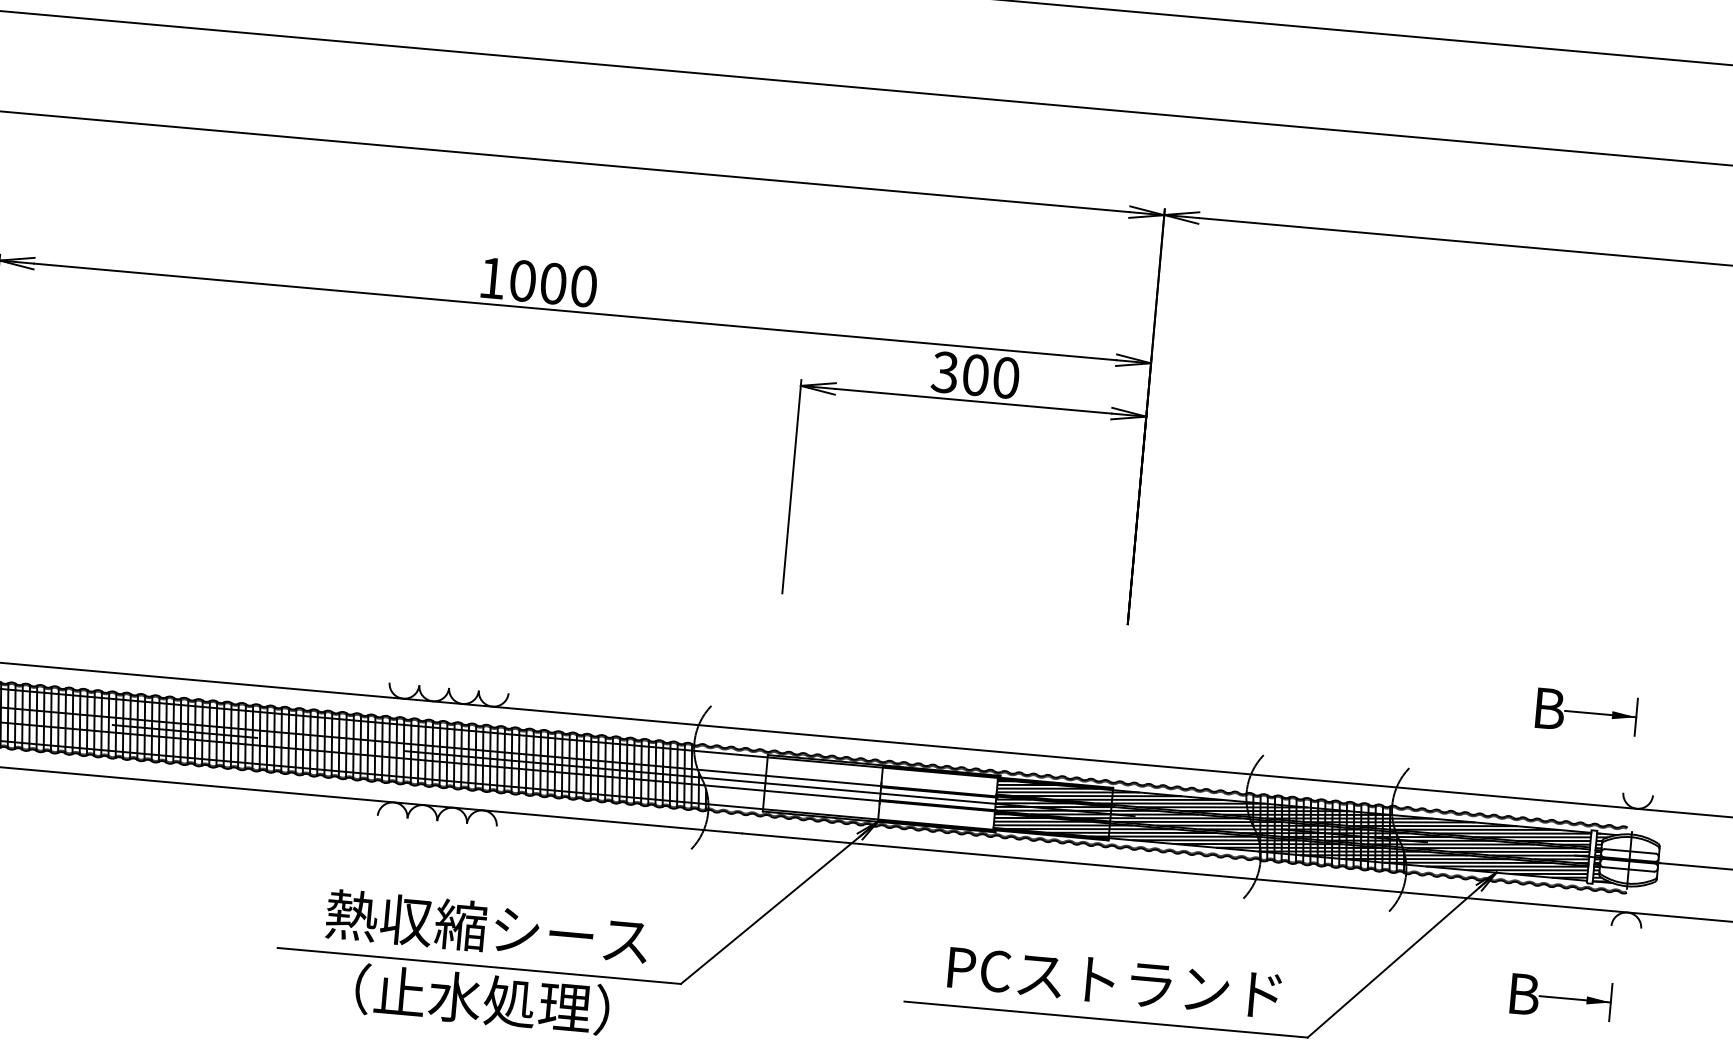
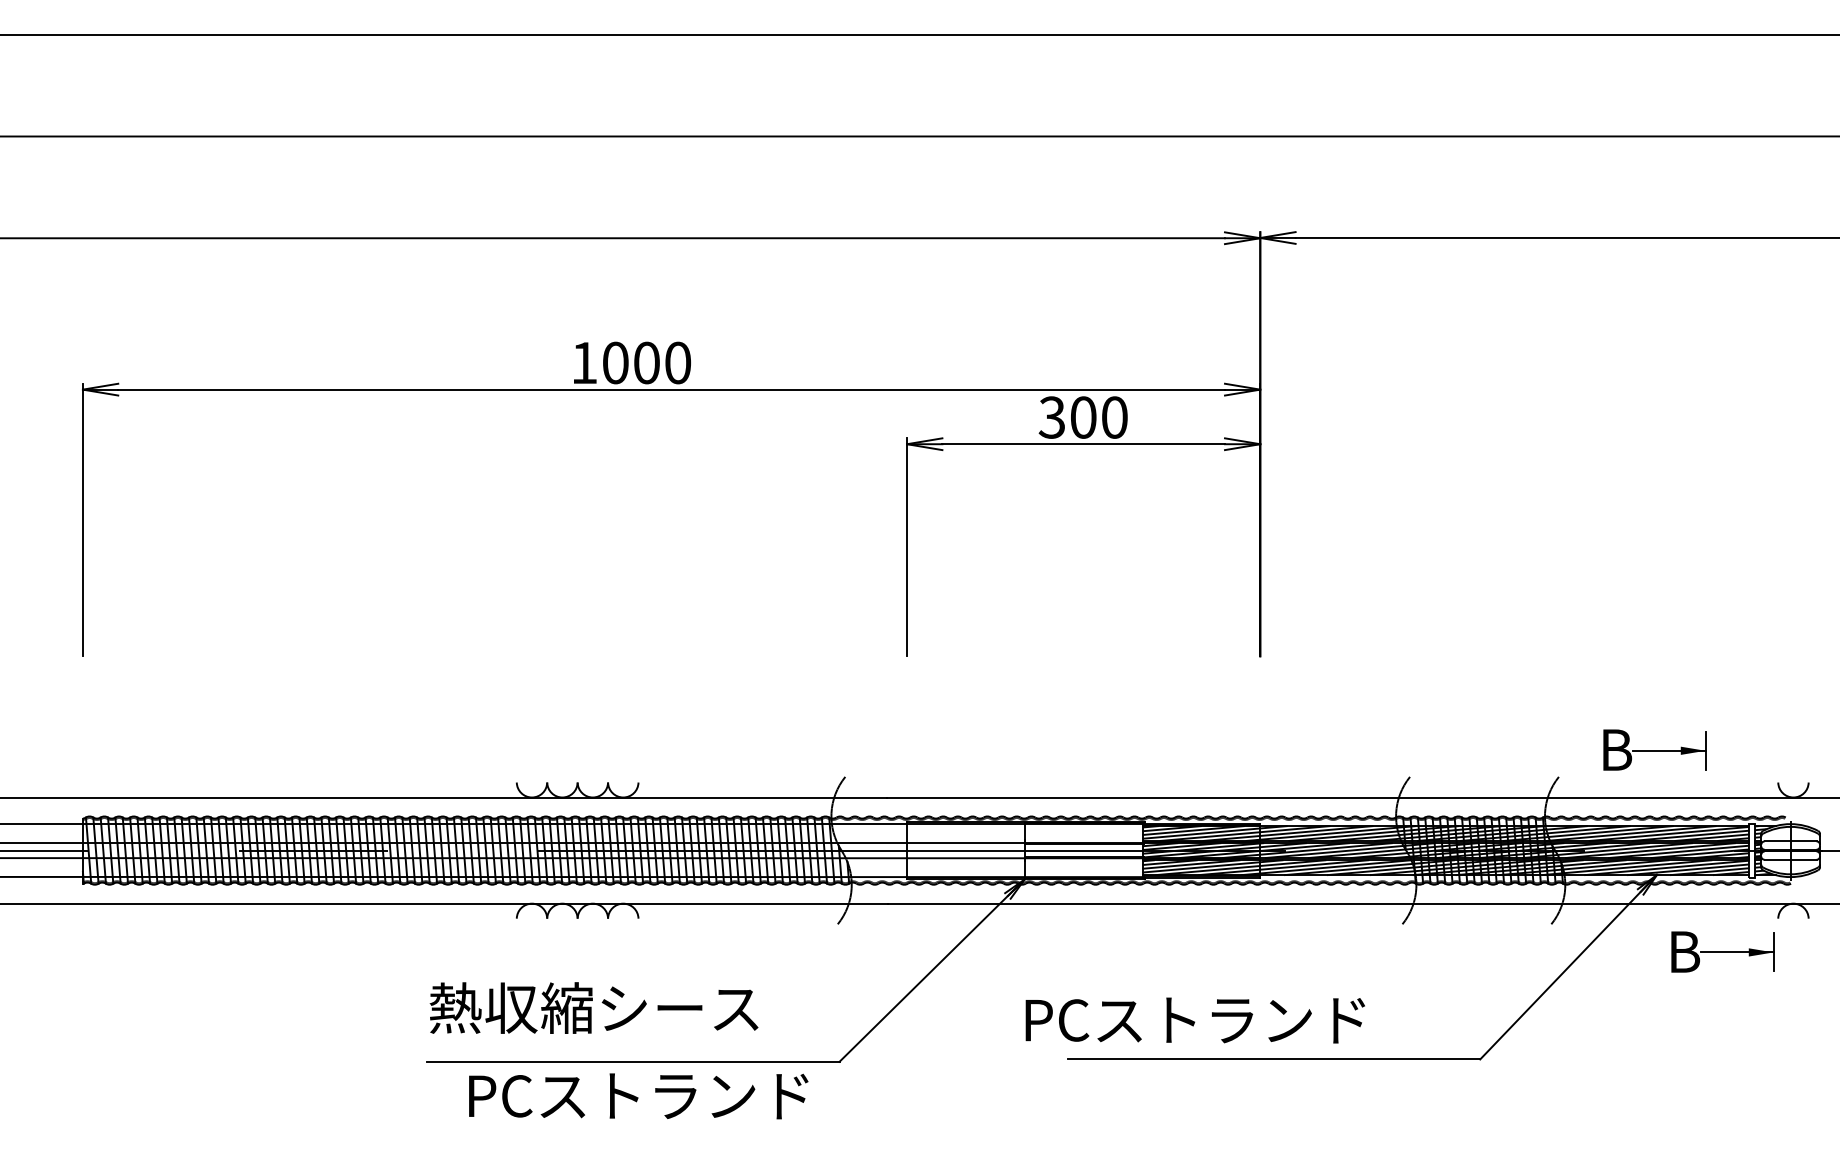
part: (1586, 711) -> (1654, 749), moved
text: (486, 926) -> (593, 1007), moved
text: (1113, 981) -> (1194, 1020), moved
part: (1560, 997) -> (1722, 951), moved
text: (481, 999) -> (638, 1095), （止水処理） -> PCストランド

